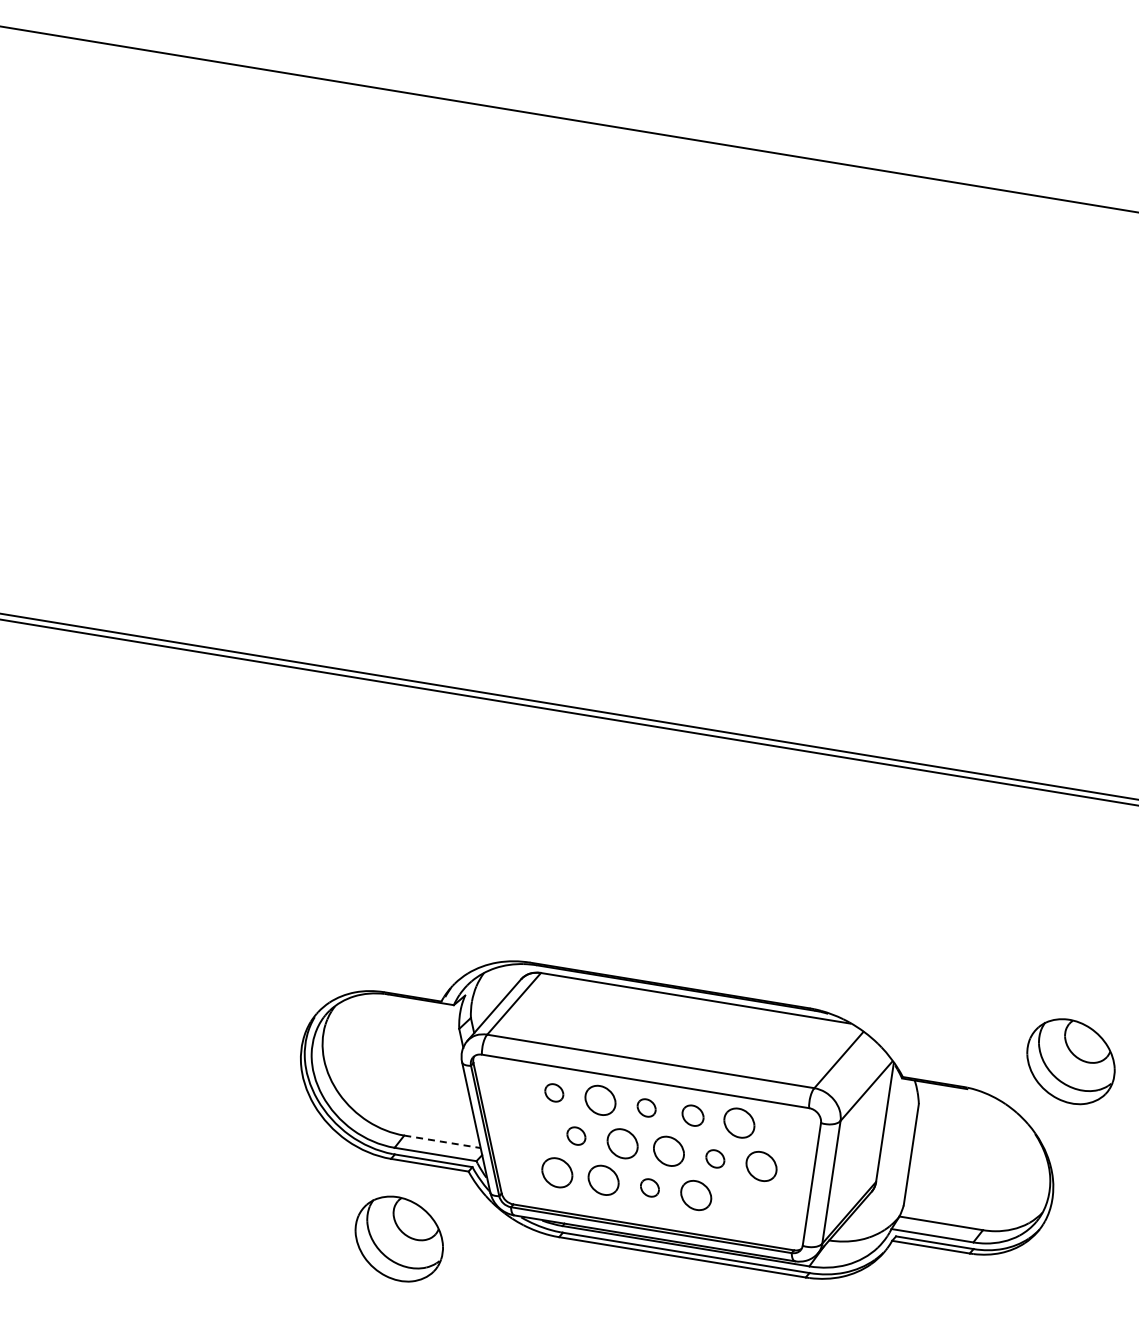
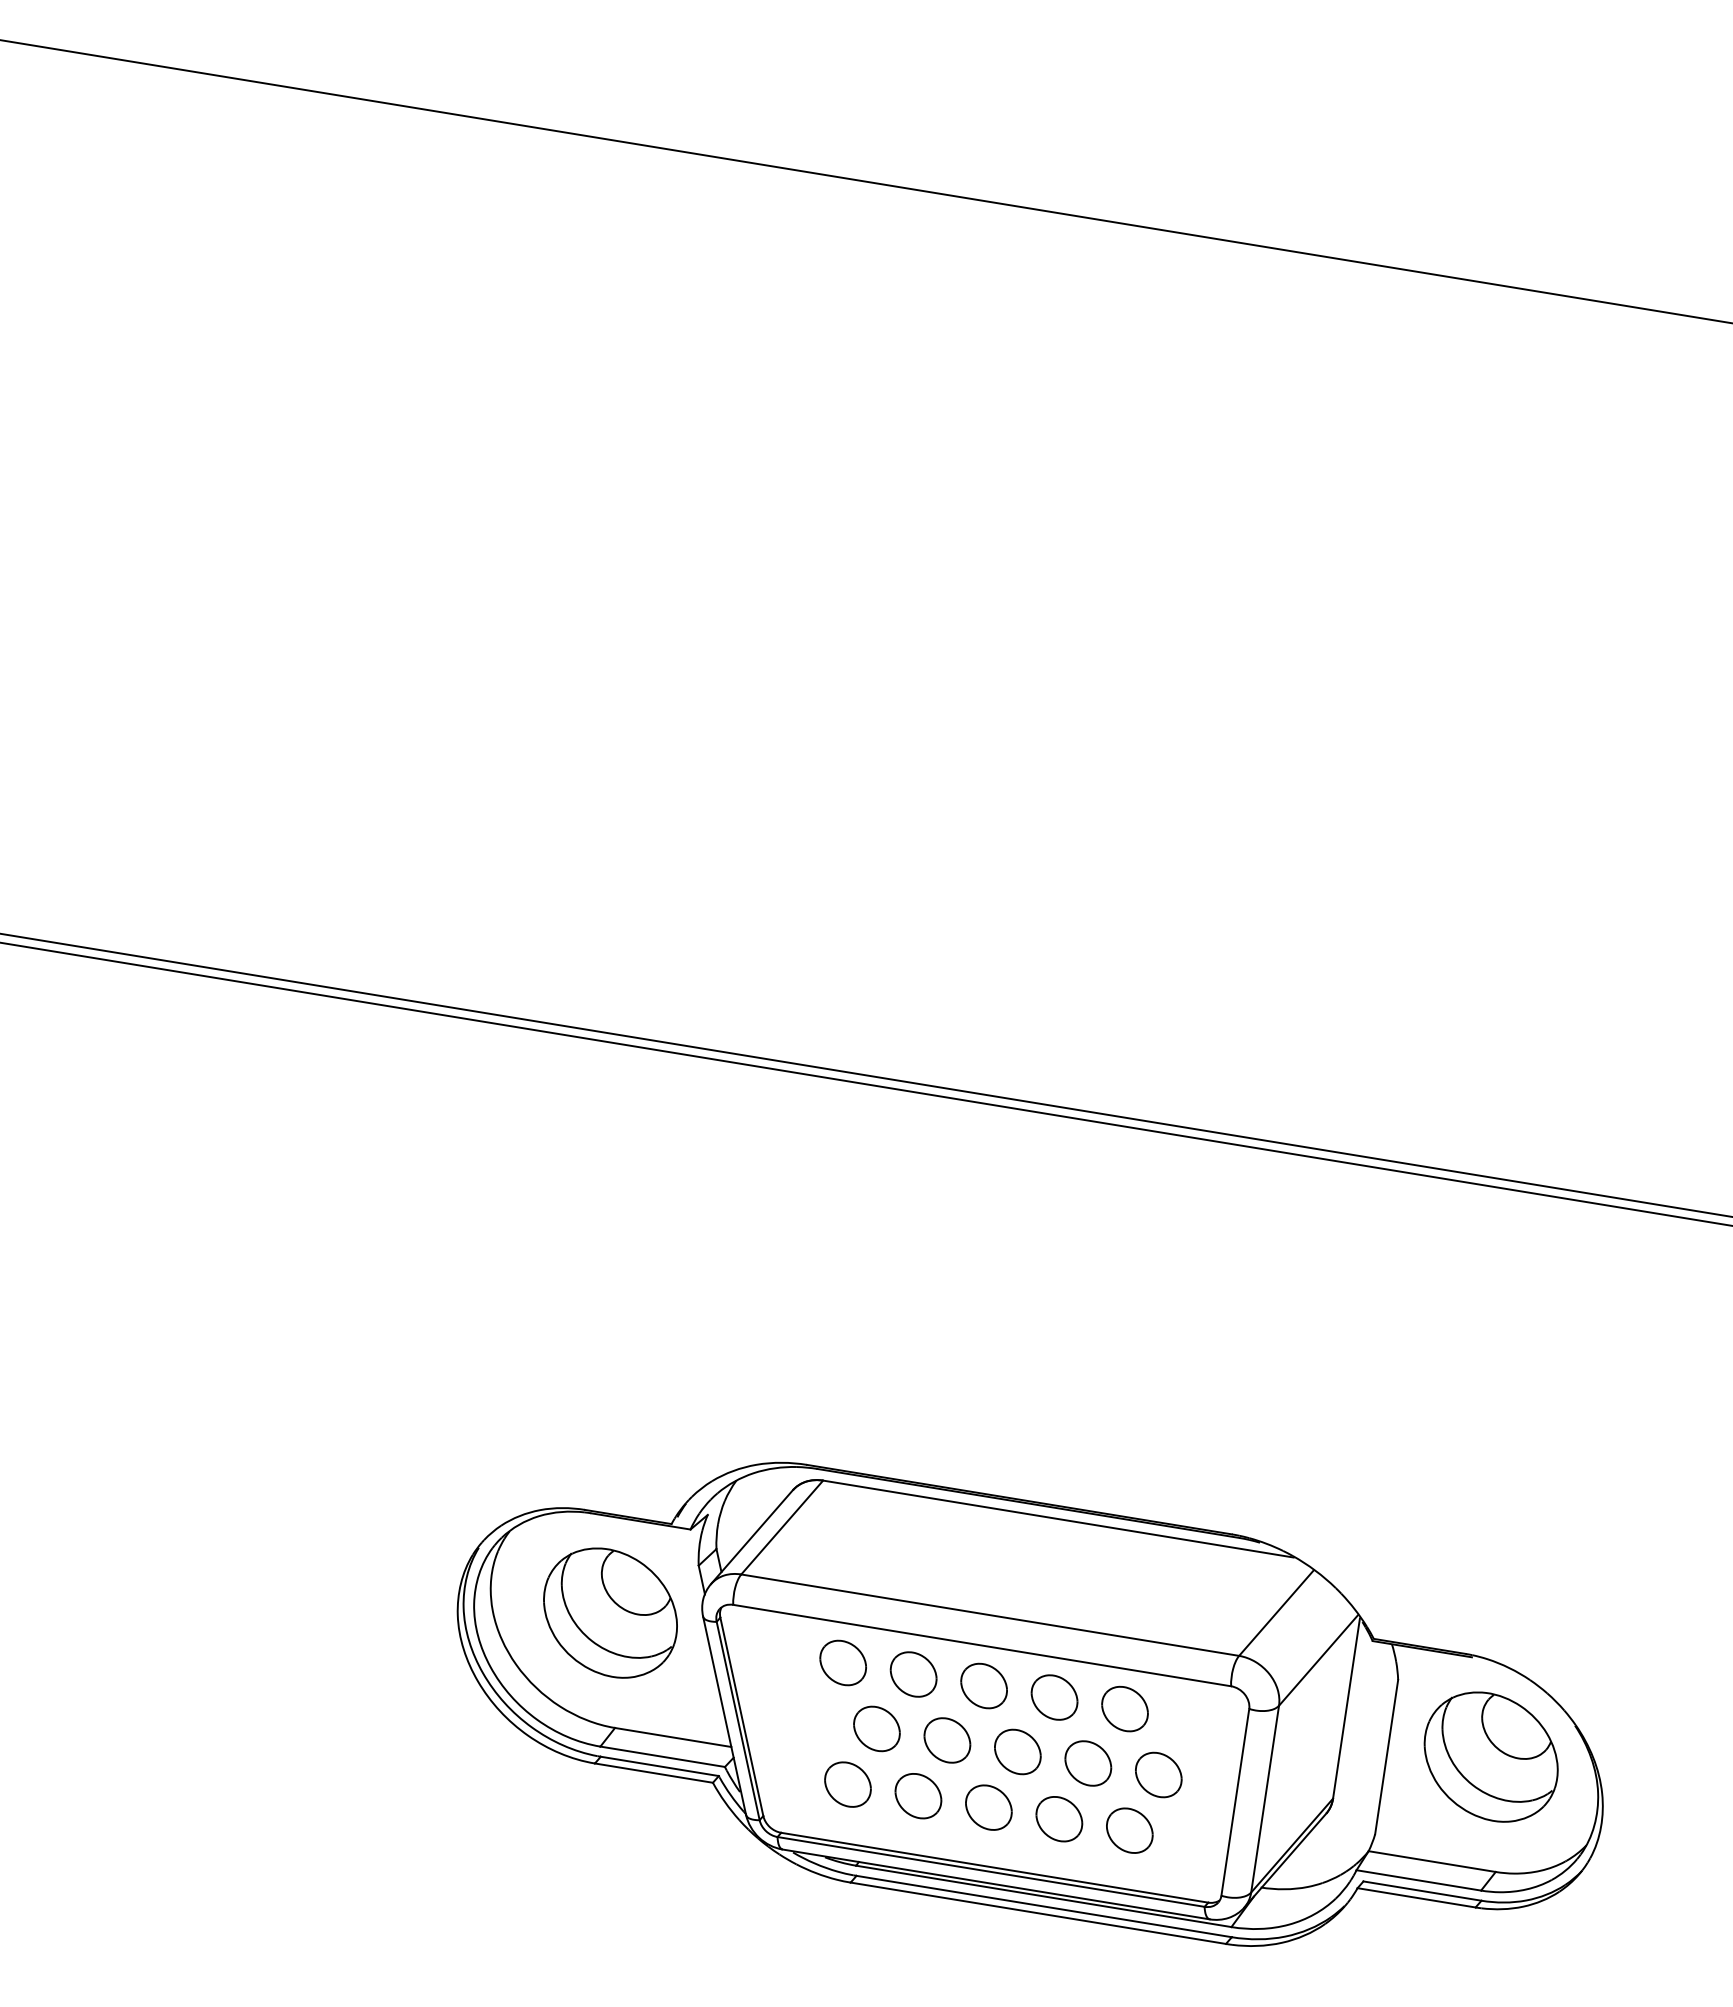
part: (1070, 1061) -> (1490, 1756), moved
part: (554, 1092) -> (843, 1662), size x1.67
part: (646, 1107) -> (983, 1685), size x1.67
part: (692, 1115) -> (1053, 1697), size x1.43
part: (576, 1135) -> (877, 1727), size x1.67
line: (442, 1141) -> (673, 1737), dashed -> solid
part: (715, 1158) -> (1088, 1762), size x1.67
part: (649, 1187) -> (988, 1807), size x1.67
part: (742, 1202) -> (1129, 1829), added
part: (398, 1238) -> (609, 1612), moved

